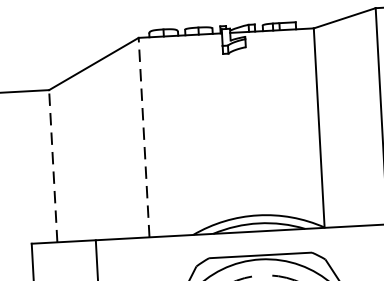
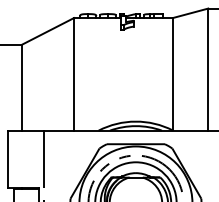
line: (144, 136) -> (74, 73), dashed -> solid
line: (54, 165) -> (22, 87), dashed -> solid

